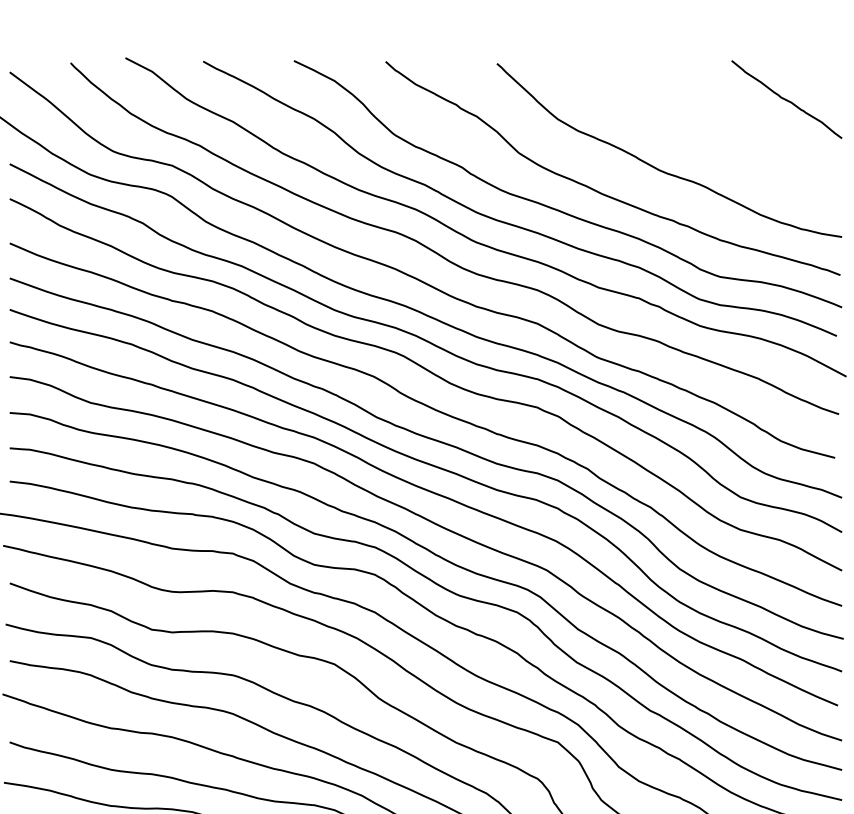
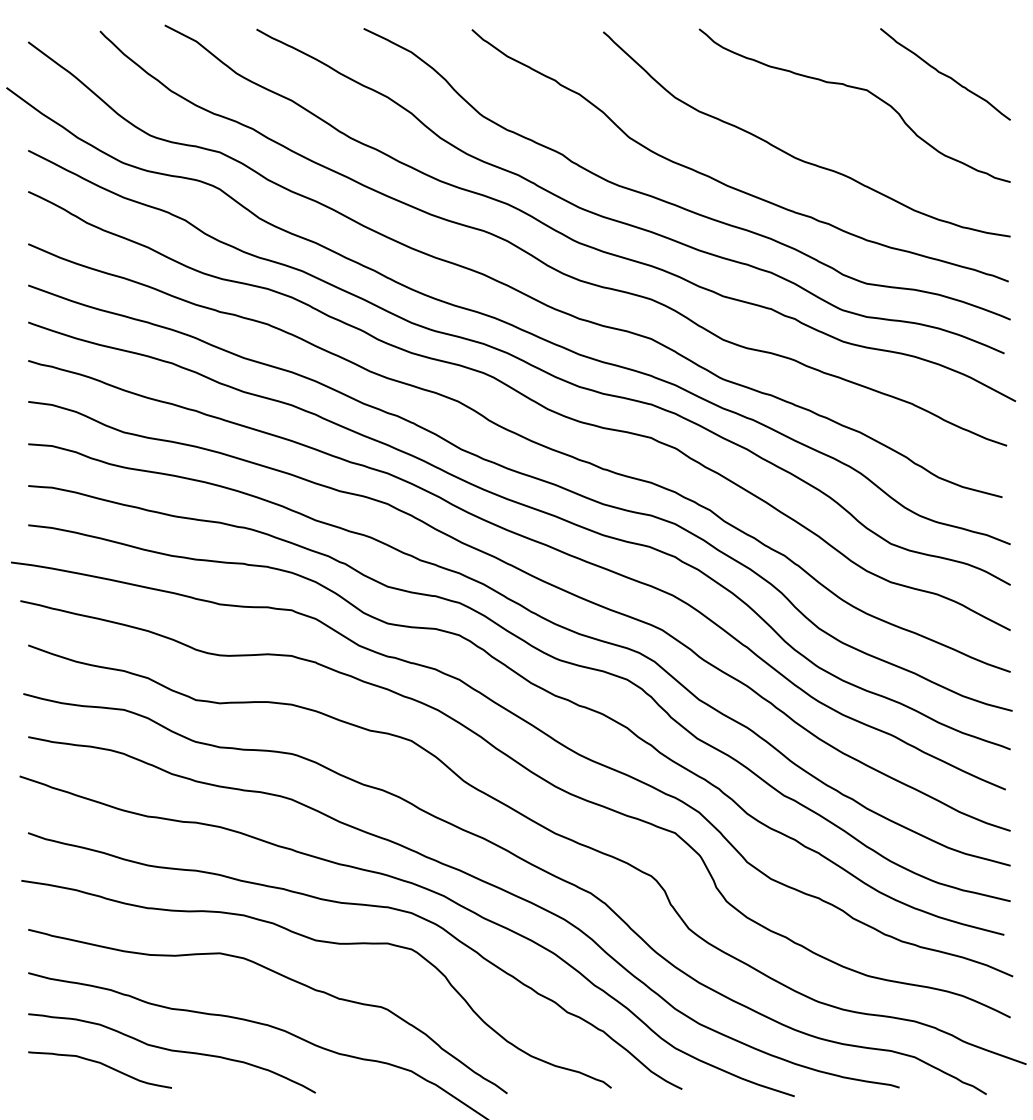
curve: (712, 112) -> (857, 89), added

